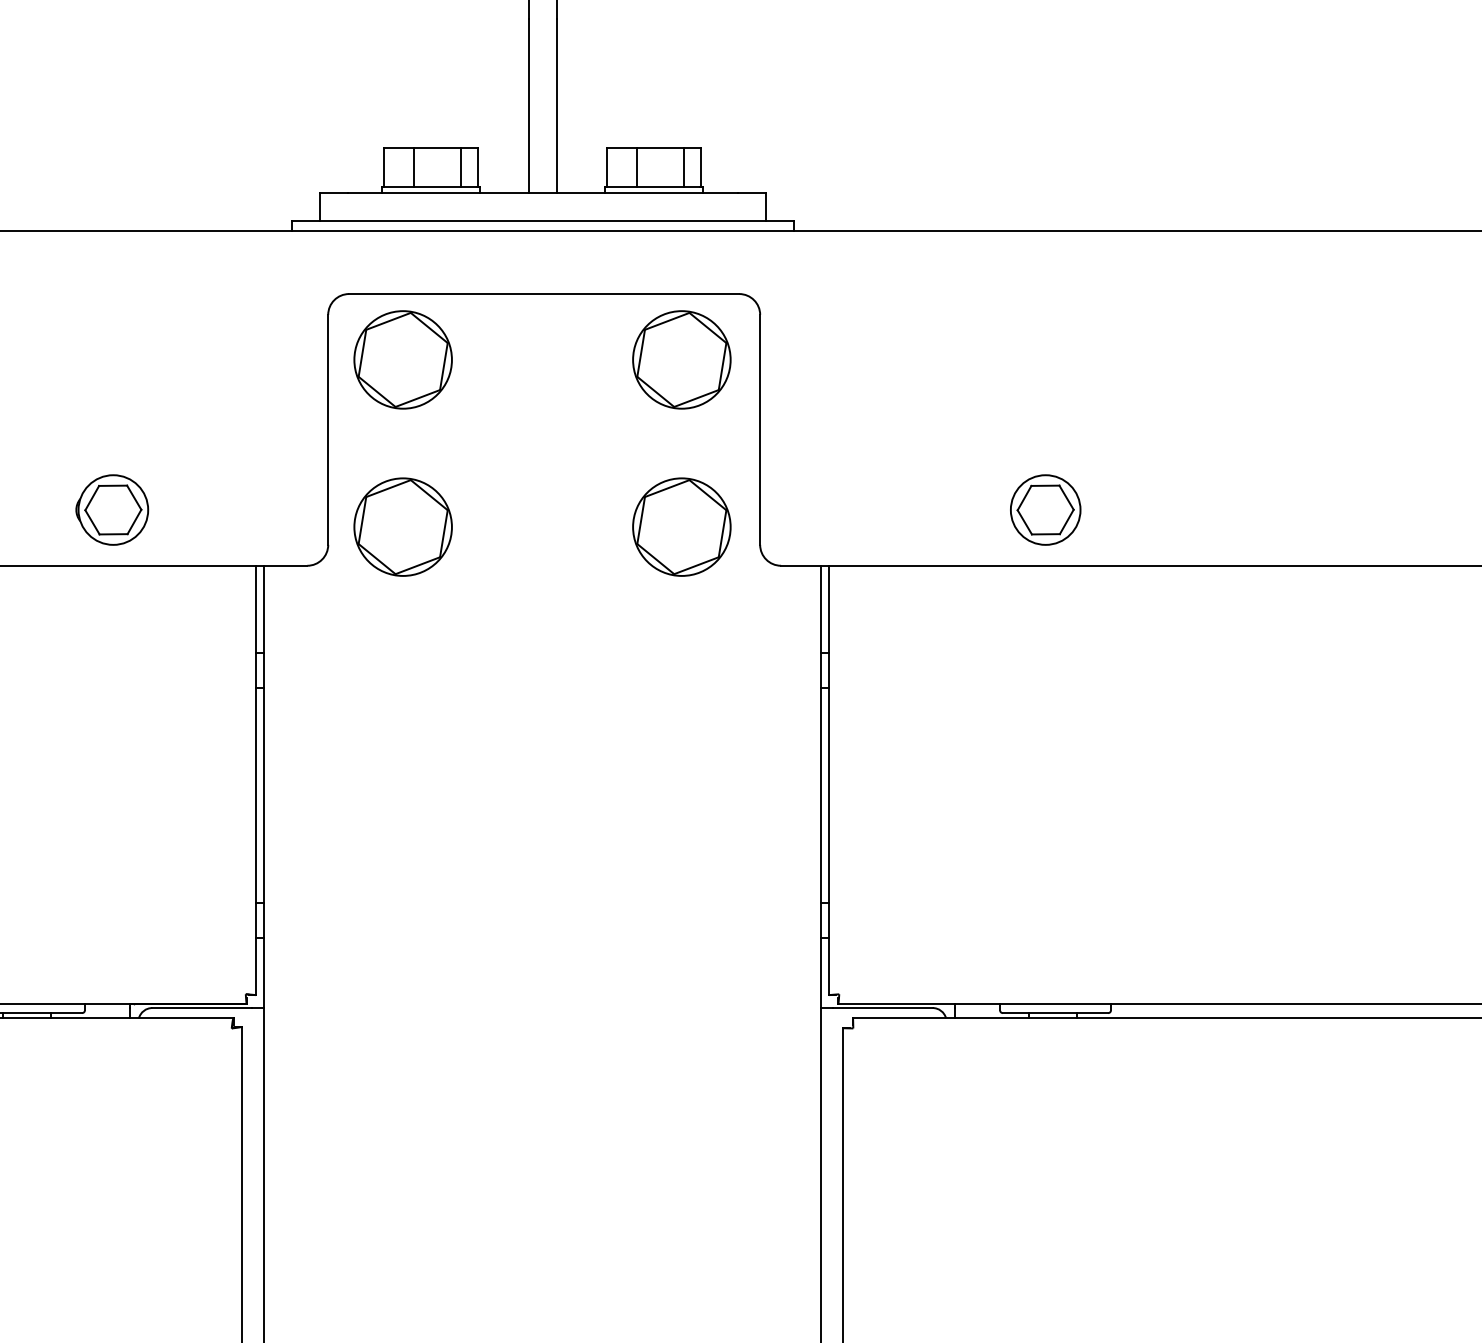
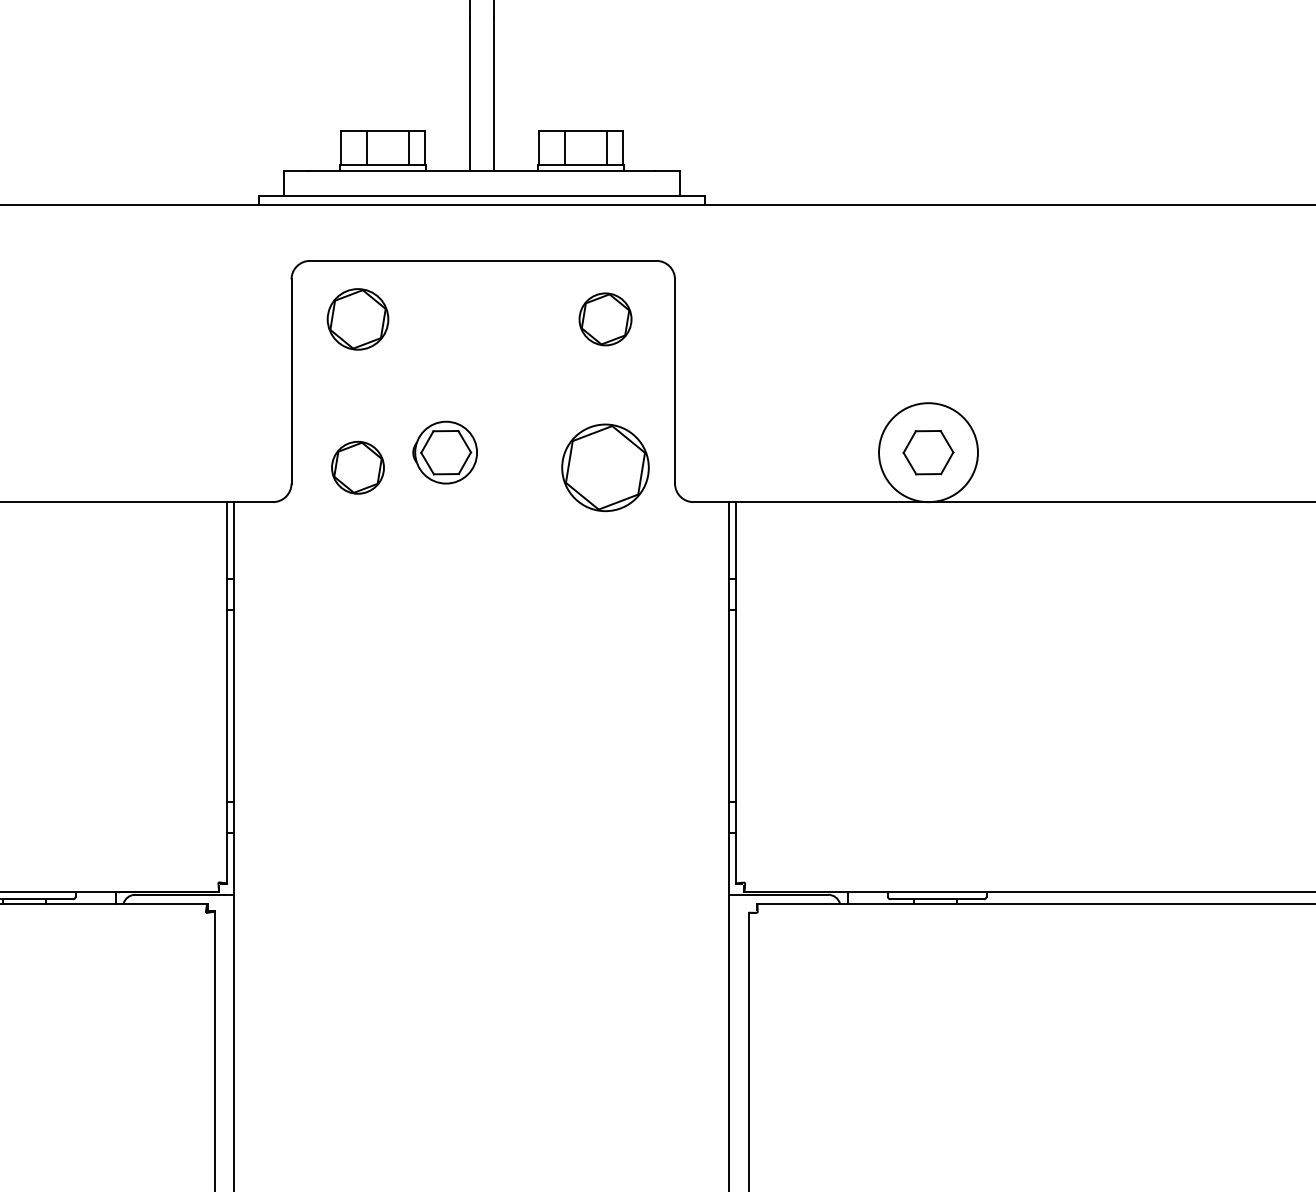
part: (402, 359) -> (357, 319), size x0.7
part: (681, 359) -> (605, 319), size x0.6
part: (112, 509) -> (445, 452), moved
circle: (1045, 509) -> (928, 452), size x1.6
part: (402, 526) -> (357, 467), size x0.6

